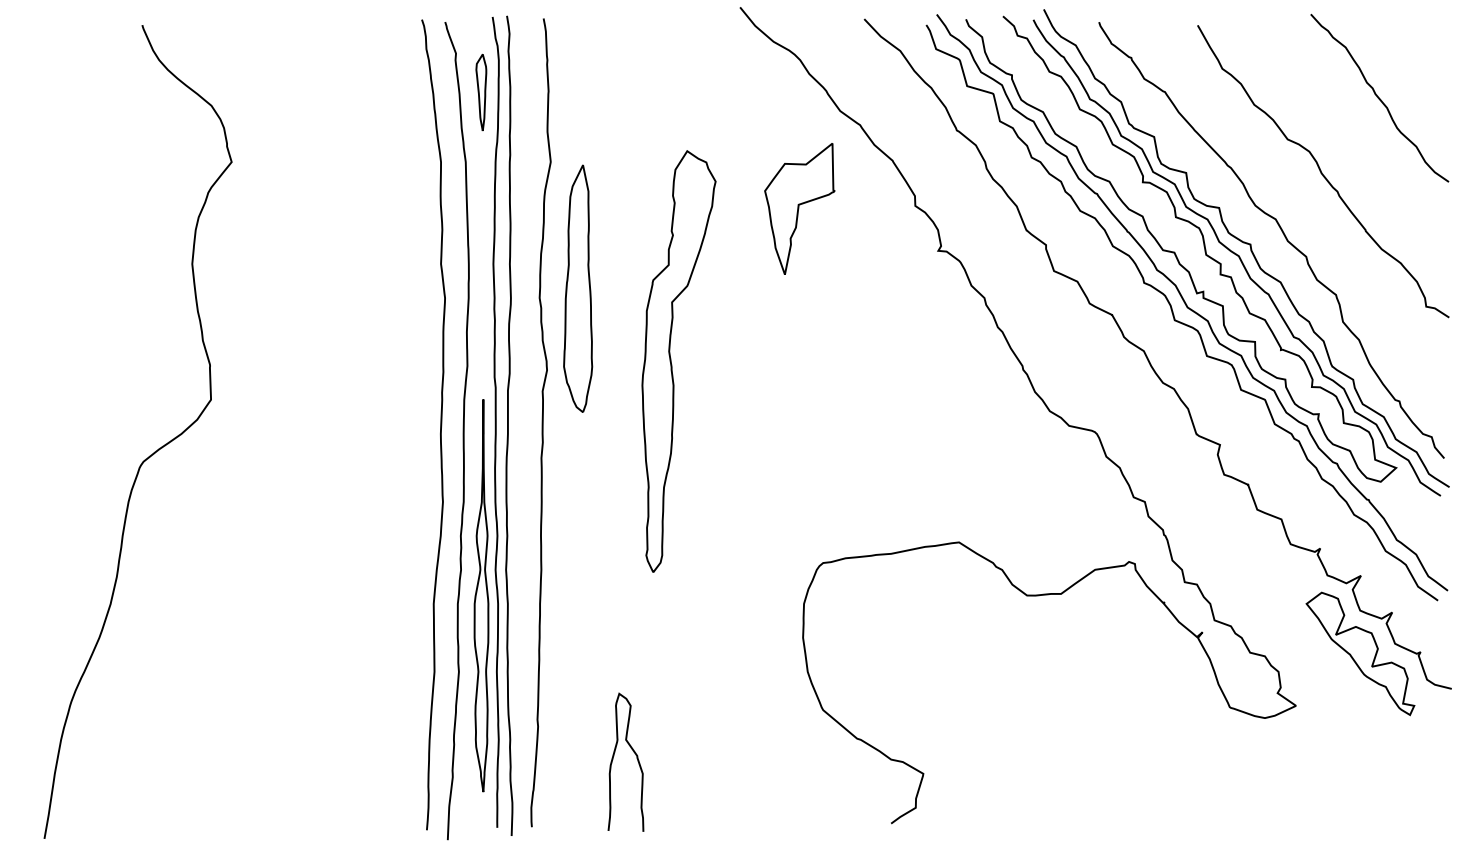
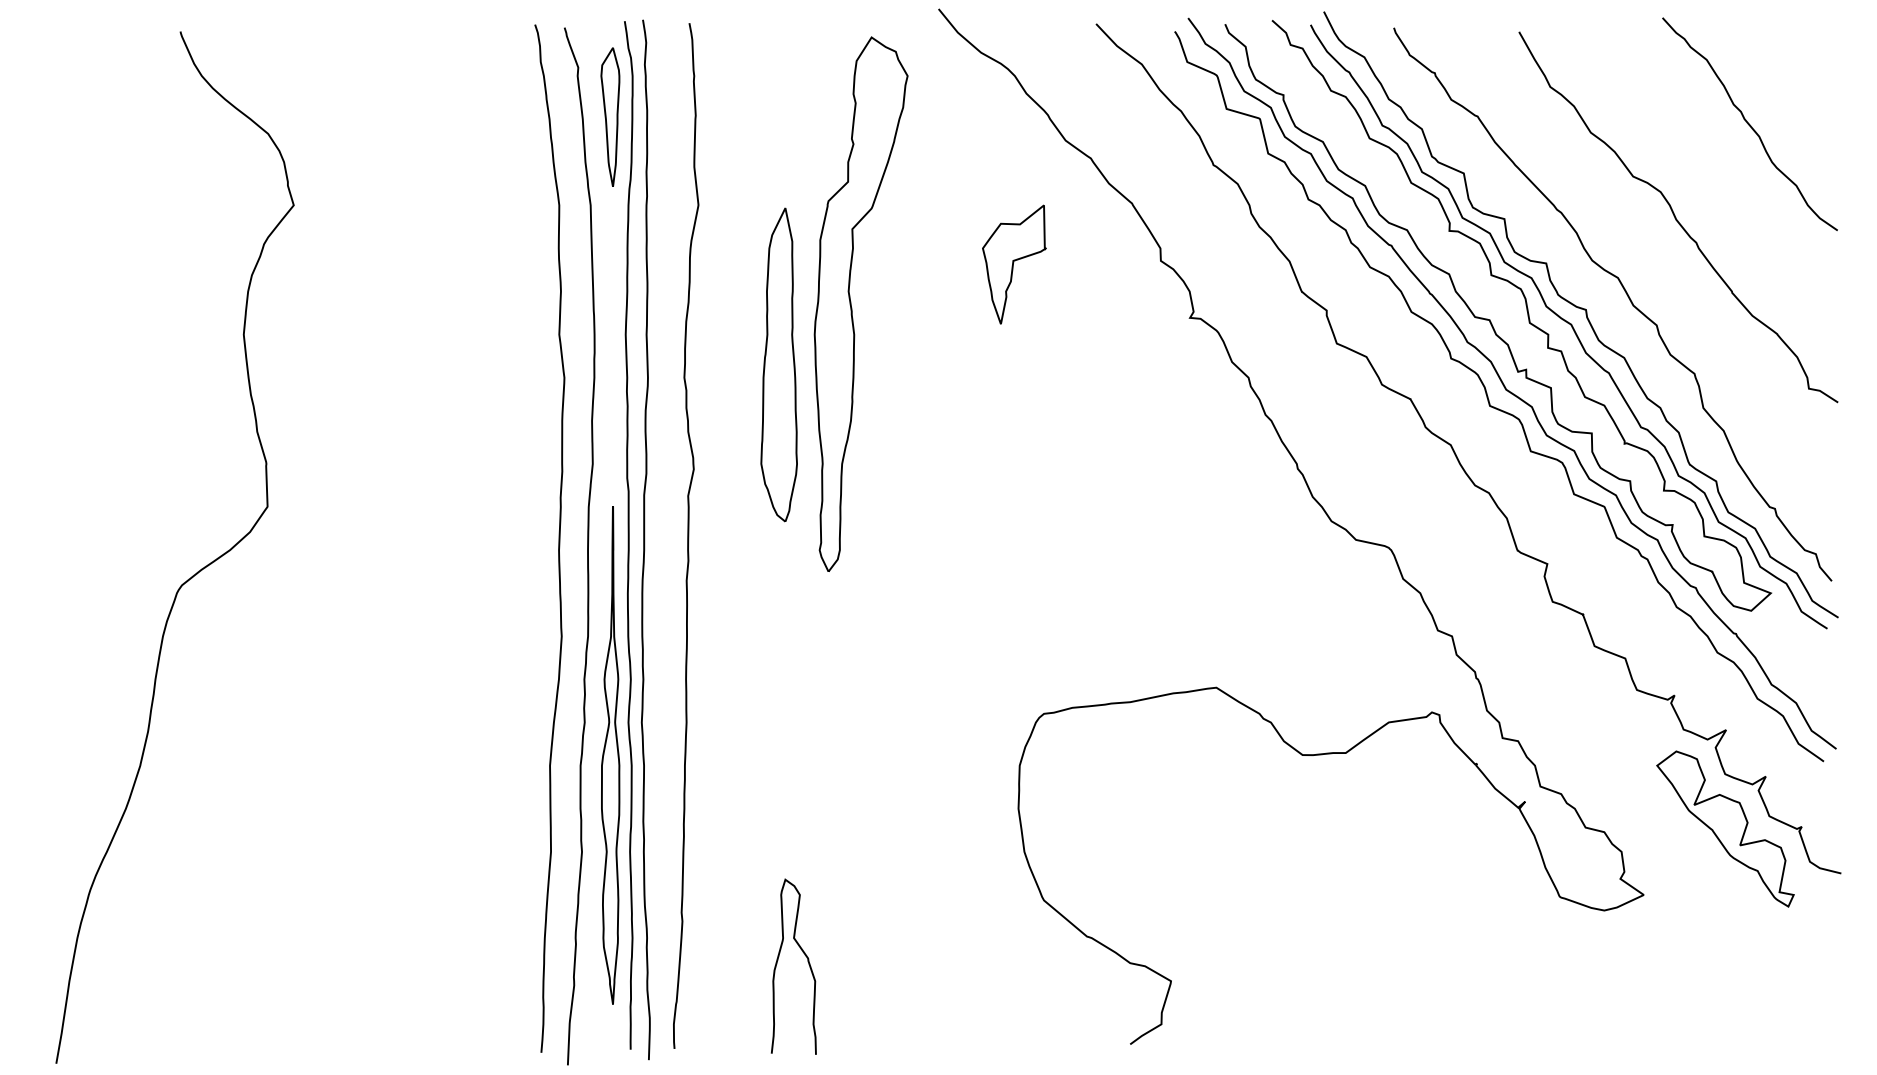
part: (481, 92) -> (610, 116), size x1.43
part: (799, 208) -> (1014, 264), size x0.71
part: (577, 288) -> (778, 364), moved
part: (672, 364) -> (852, 307), moved

